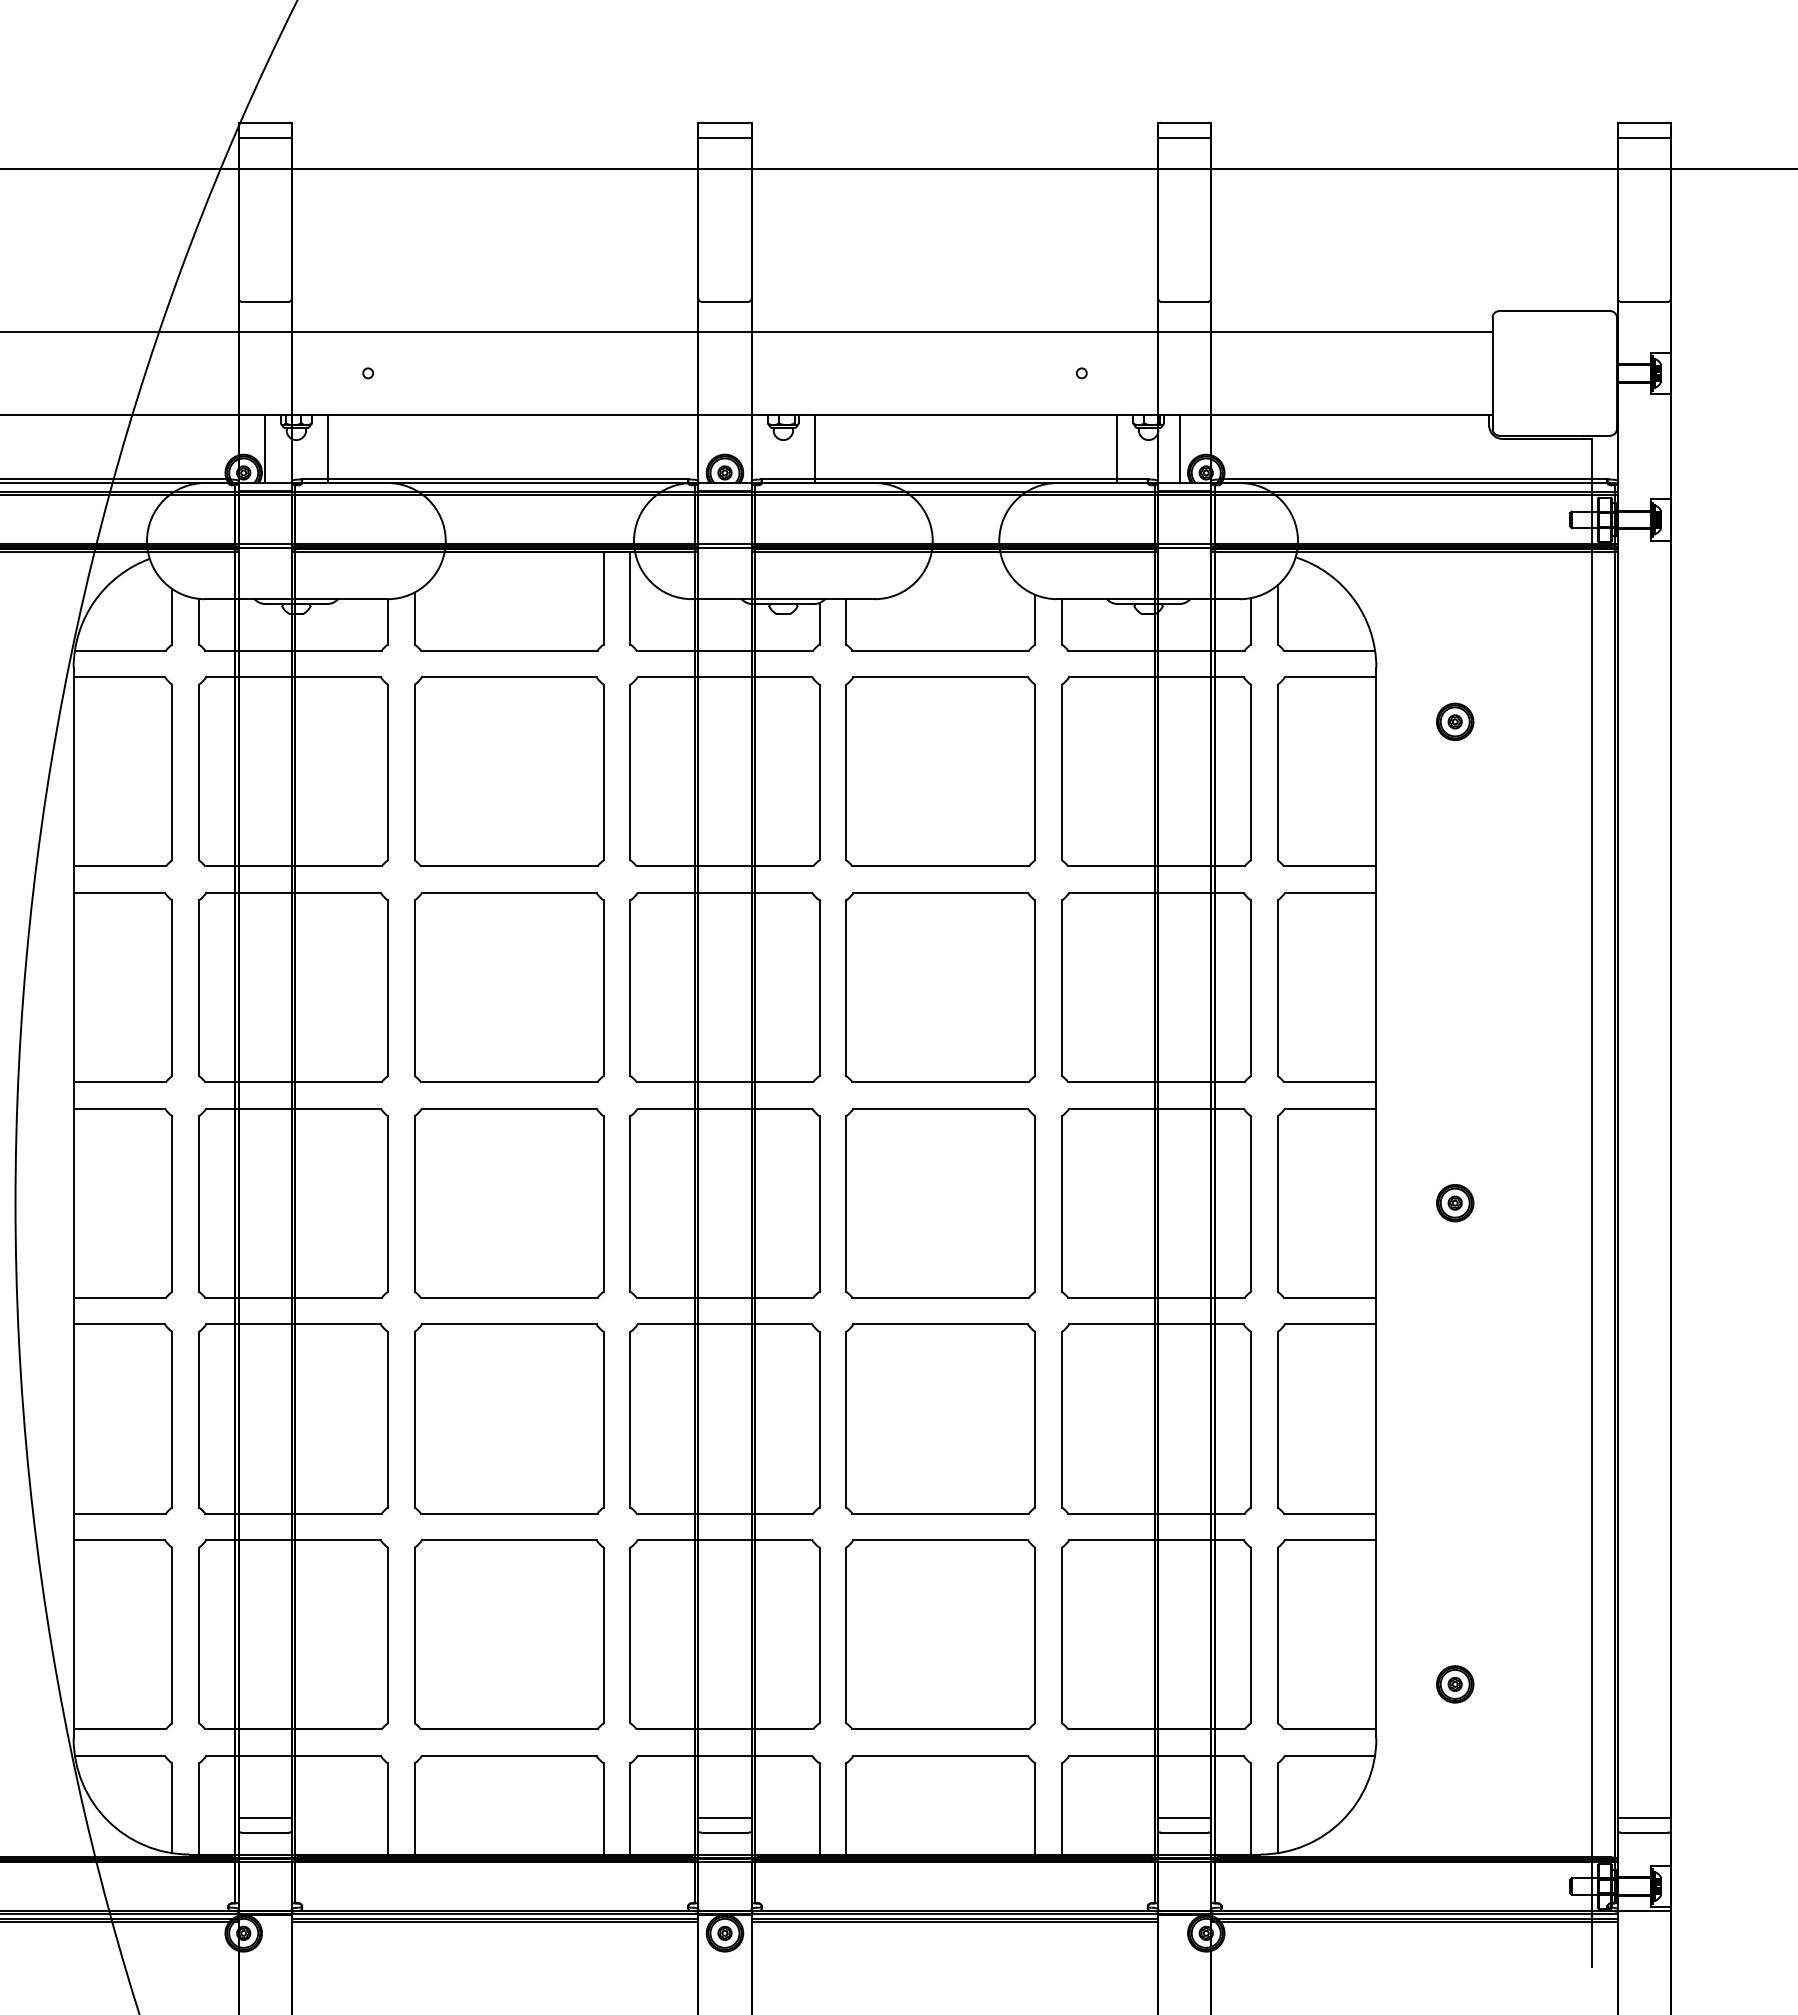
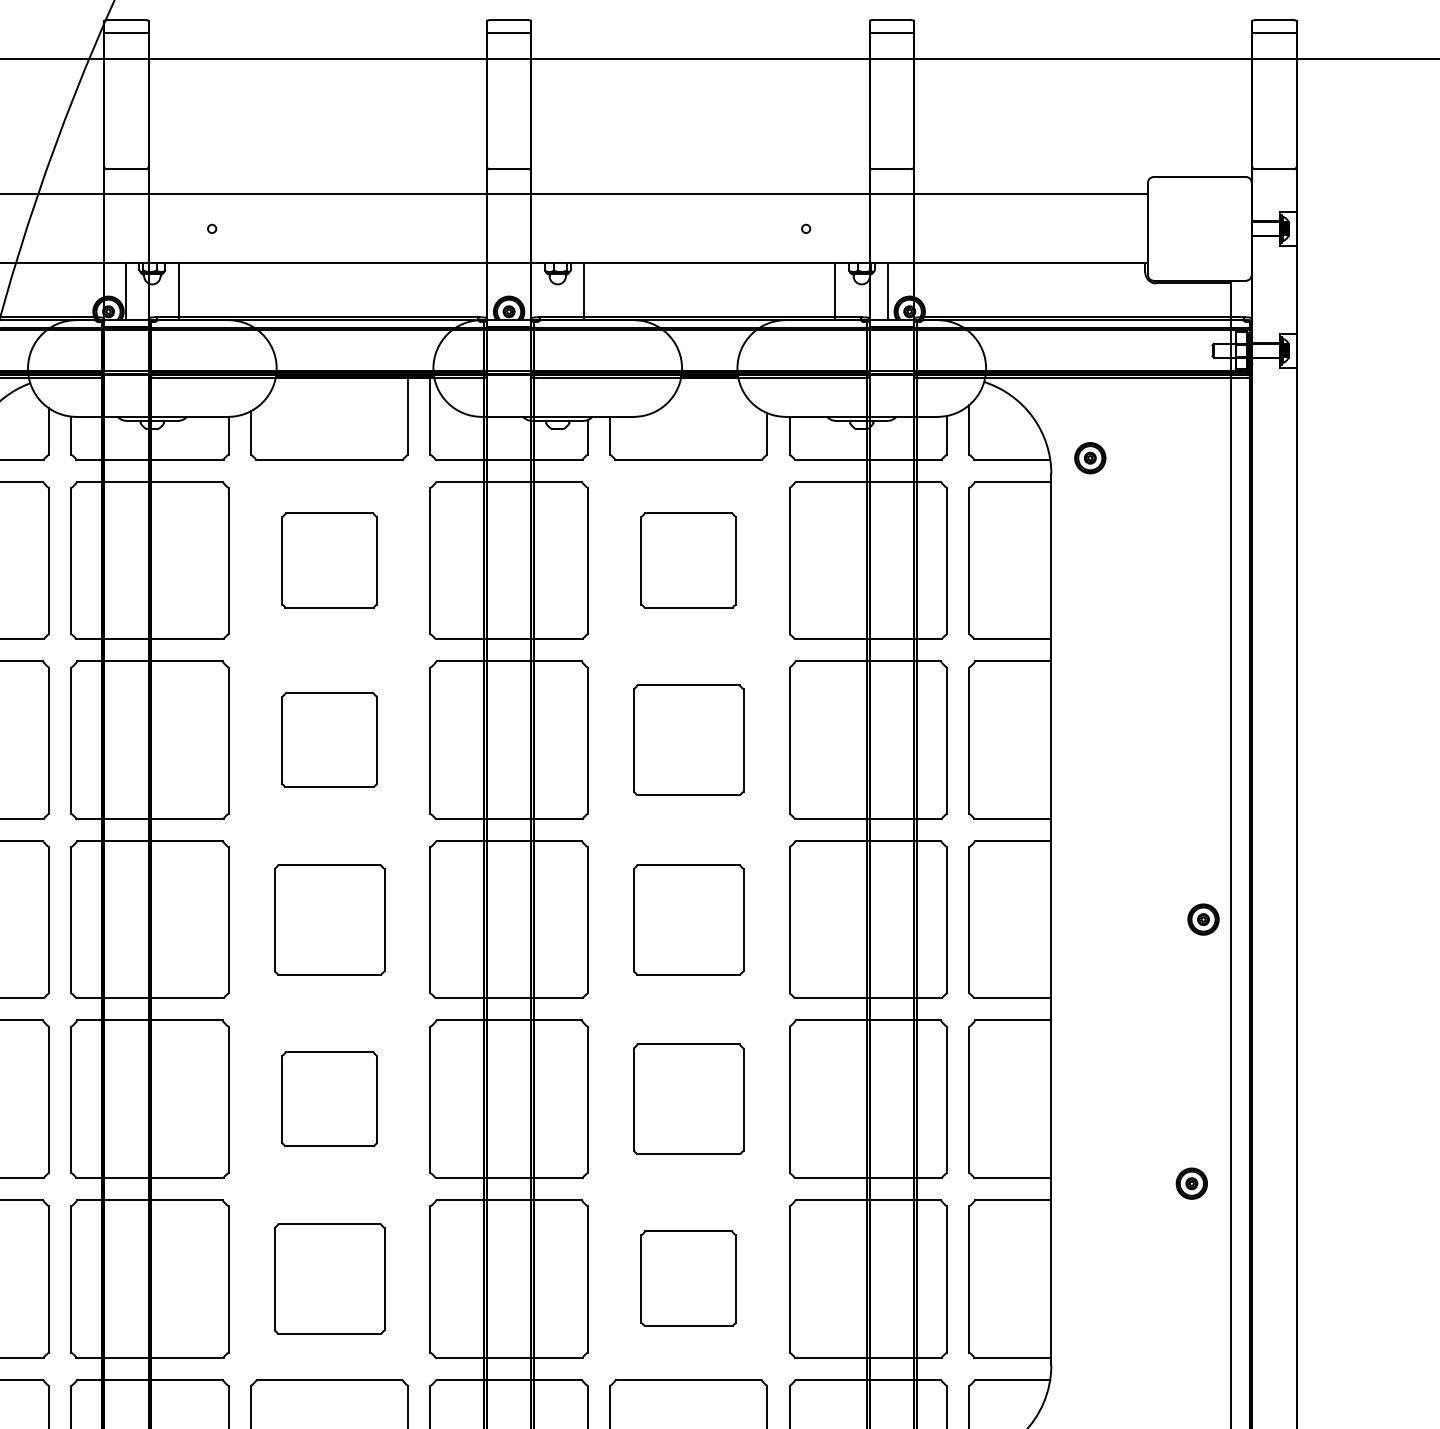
part: (1455, 721) -> (1090, 457), moved
part: (509, 771) -> (329, 560), size x0.6
part: (940, 771) -> (688, 560), size x0.6
part: (509, 987) -> (329, 740), size x0.6
part: (940, 987) -> (688, 740), size x0.7
part: (509, 1203) -> (329, 919), size x0.7
part: (940, 1203) -> (688, 919), size x0.7
part: (1455, 1203) -> (1203, 919), moved
part: (509, 1418) -> (329, 1098), size x0.6
part: (940, 1418) -> (688, 1098), size x0.7
part: (509, 1634) -> (329, 1278), size x0.7
part: (940, 1634) -> (688, 1278), size x0.6
part: (1455, 1684) -> (1192, 1183), moved

